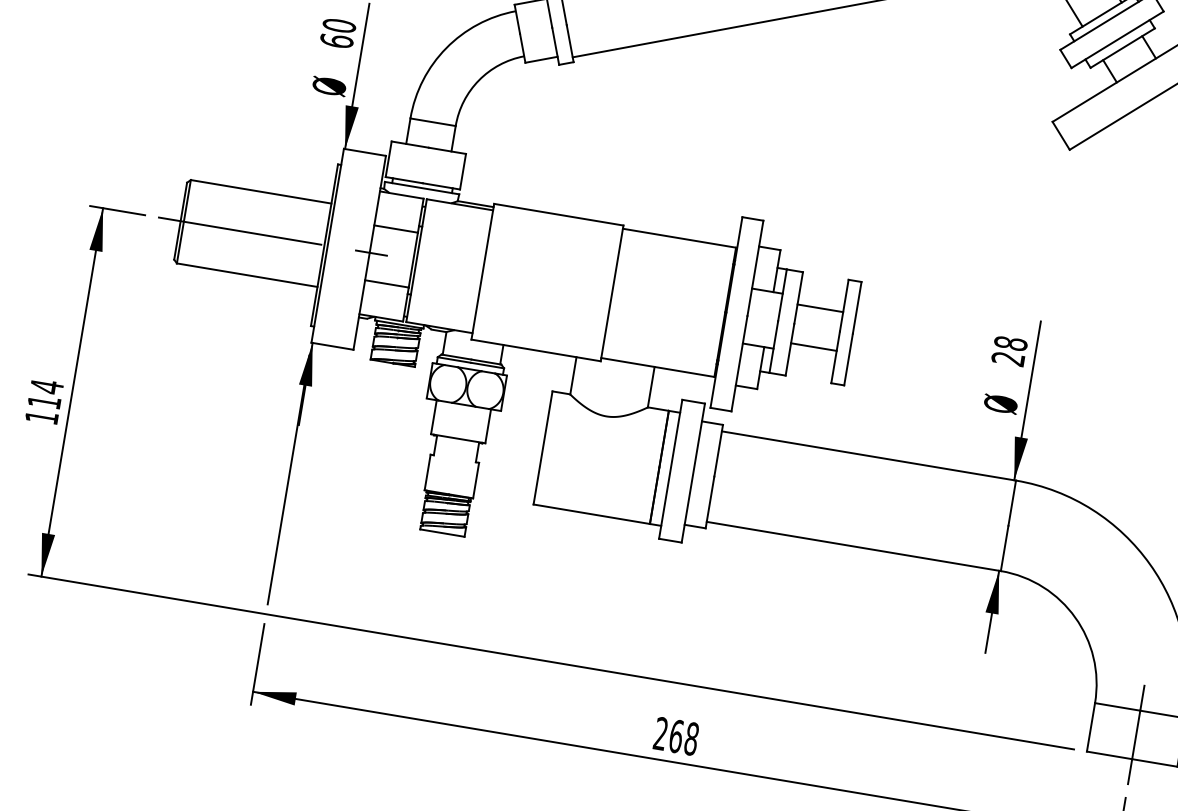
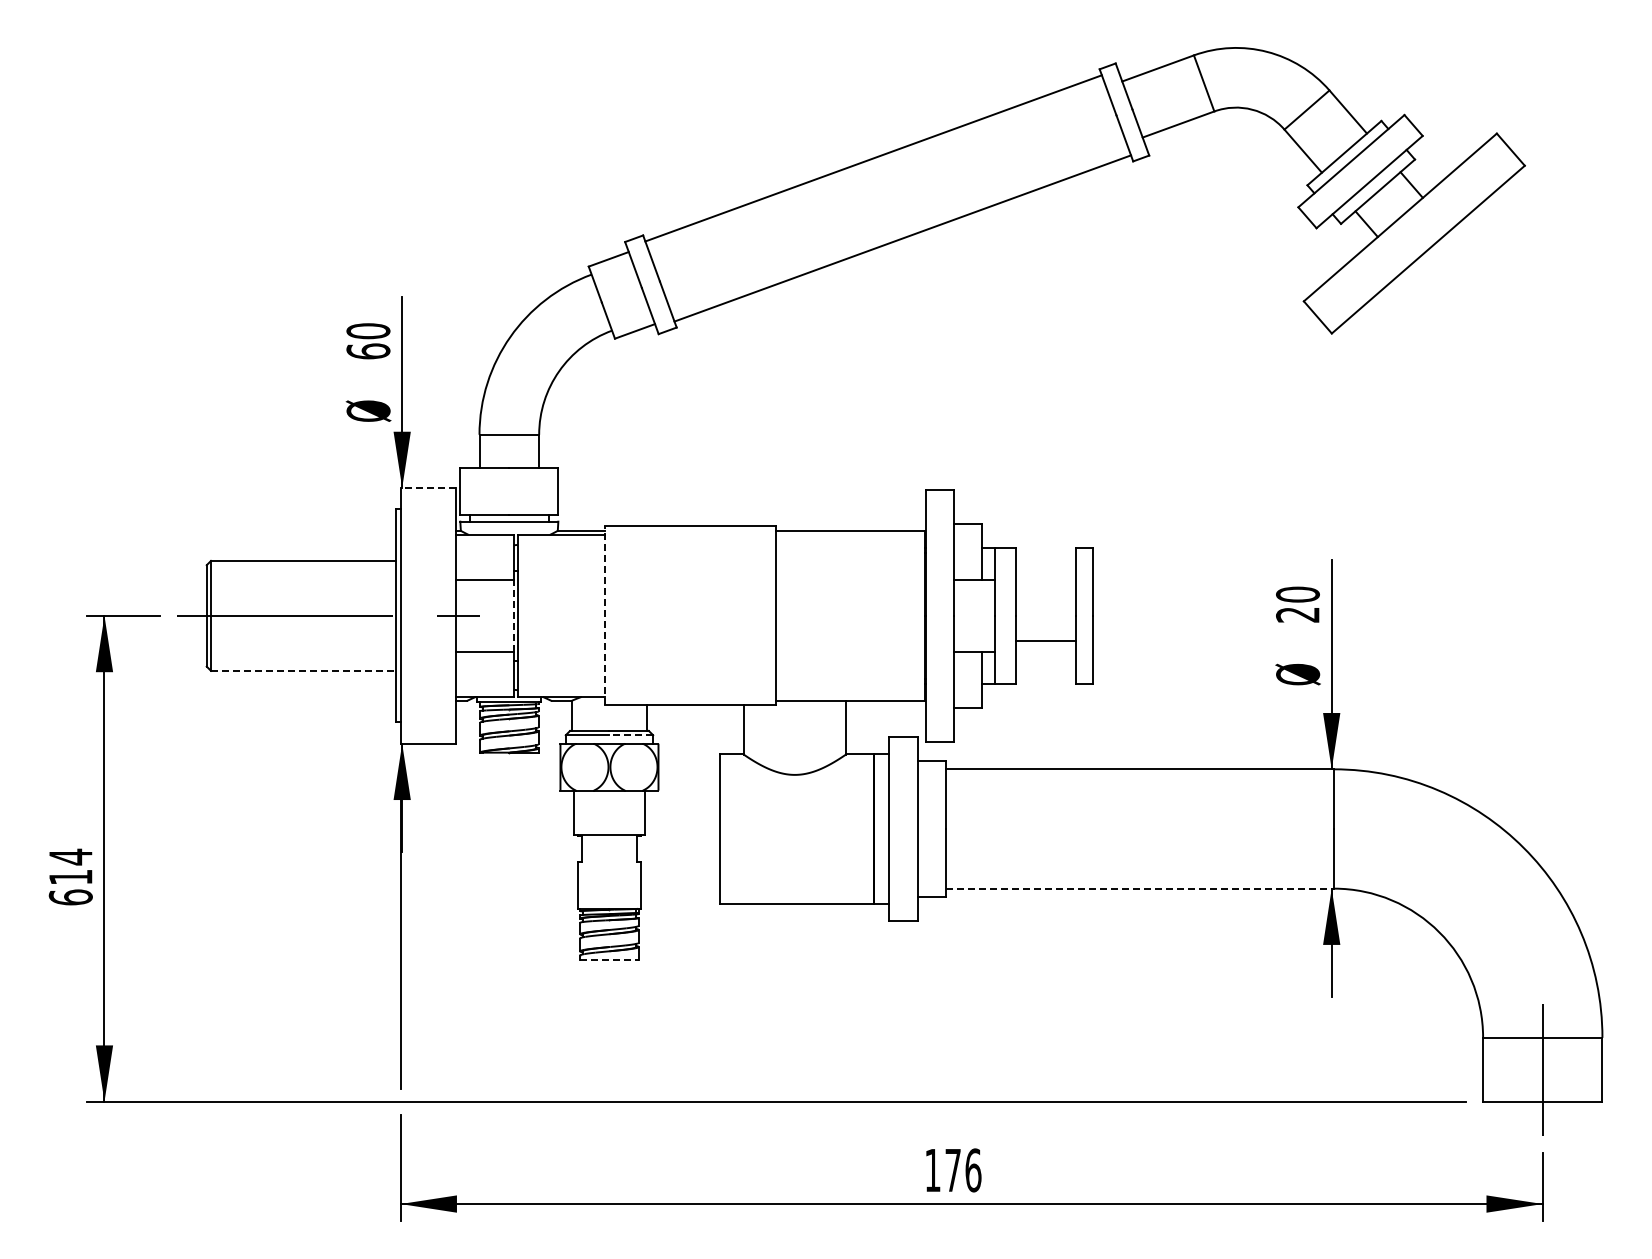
line: (364, 152) -> (428, 488), solid -> dashed
line: (413, 259) -> (513, 615), solid -> dashed
line: (483, 271) -> (605, 615), solid -> dashed
line: (247, 274) -> (303, 670), solid -> dashed
line: (819, 308) -> (1045, 590), removed
text: (1010, 343) -> (1297, 594), 28 -> 20
line: (487, 365) -> (631, 735), solid -> dashed
text: (41, 417) -> (70, 897), 114 -> 614
line: (442, 532) -> (609, 959), solid -> dashed
line: (854, 546) -> (1140, 888), solid -> dashed
text: (676, 736) -> (953, 1170), 268 -> 176

